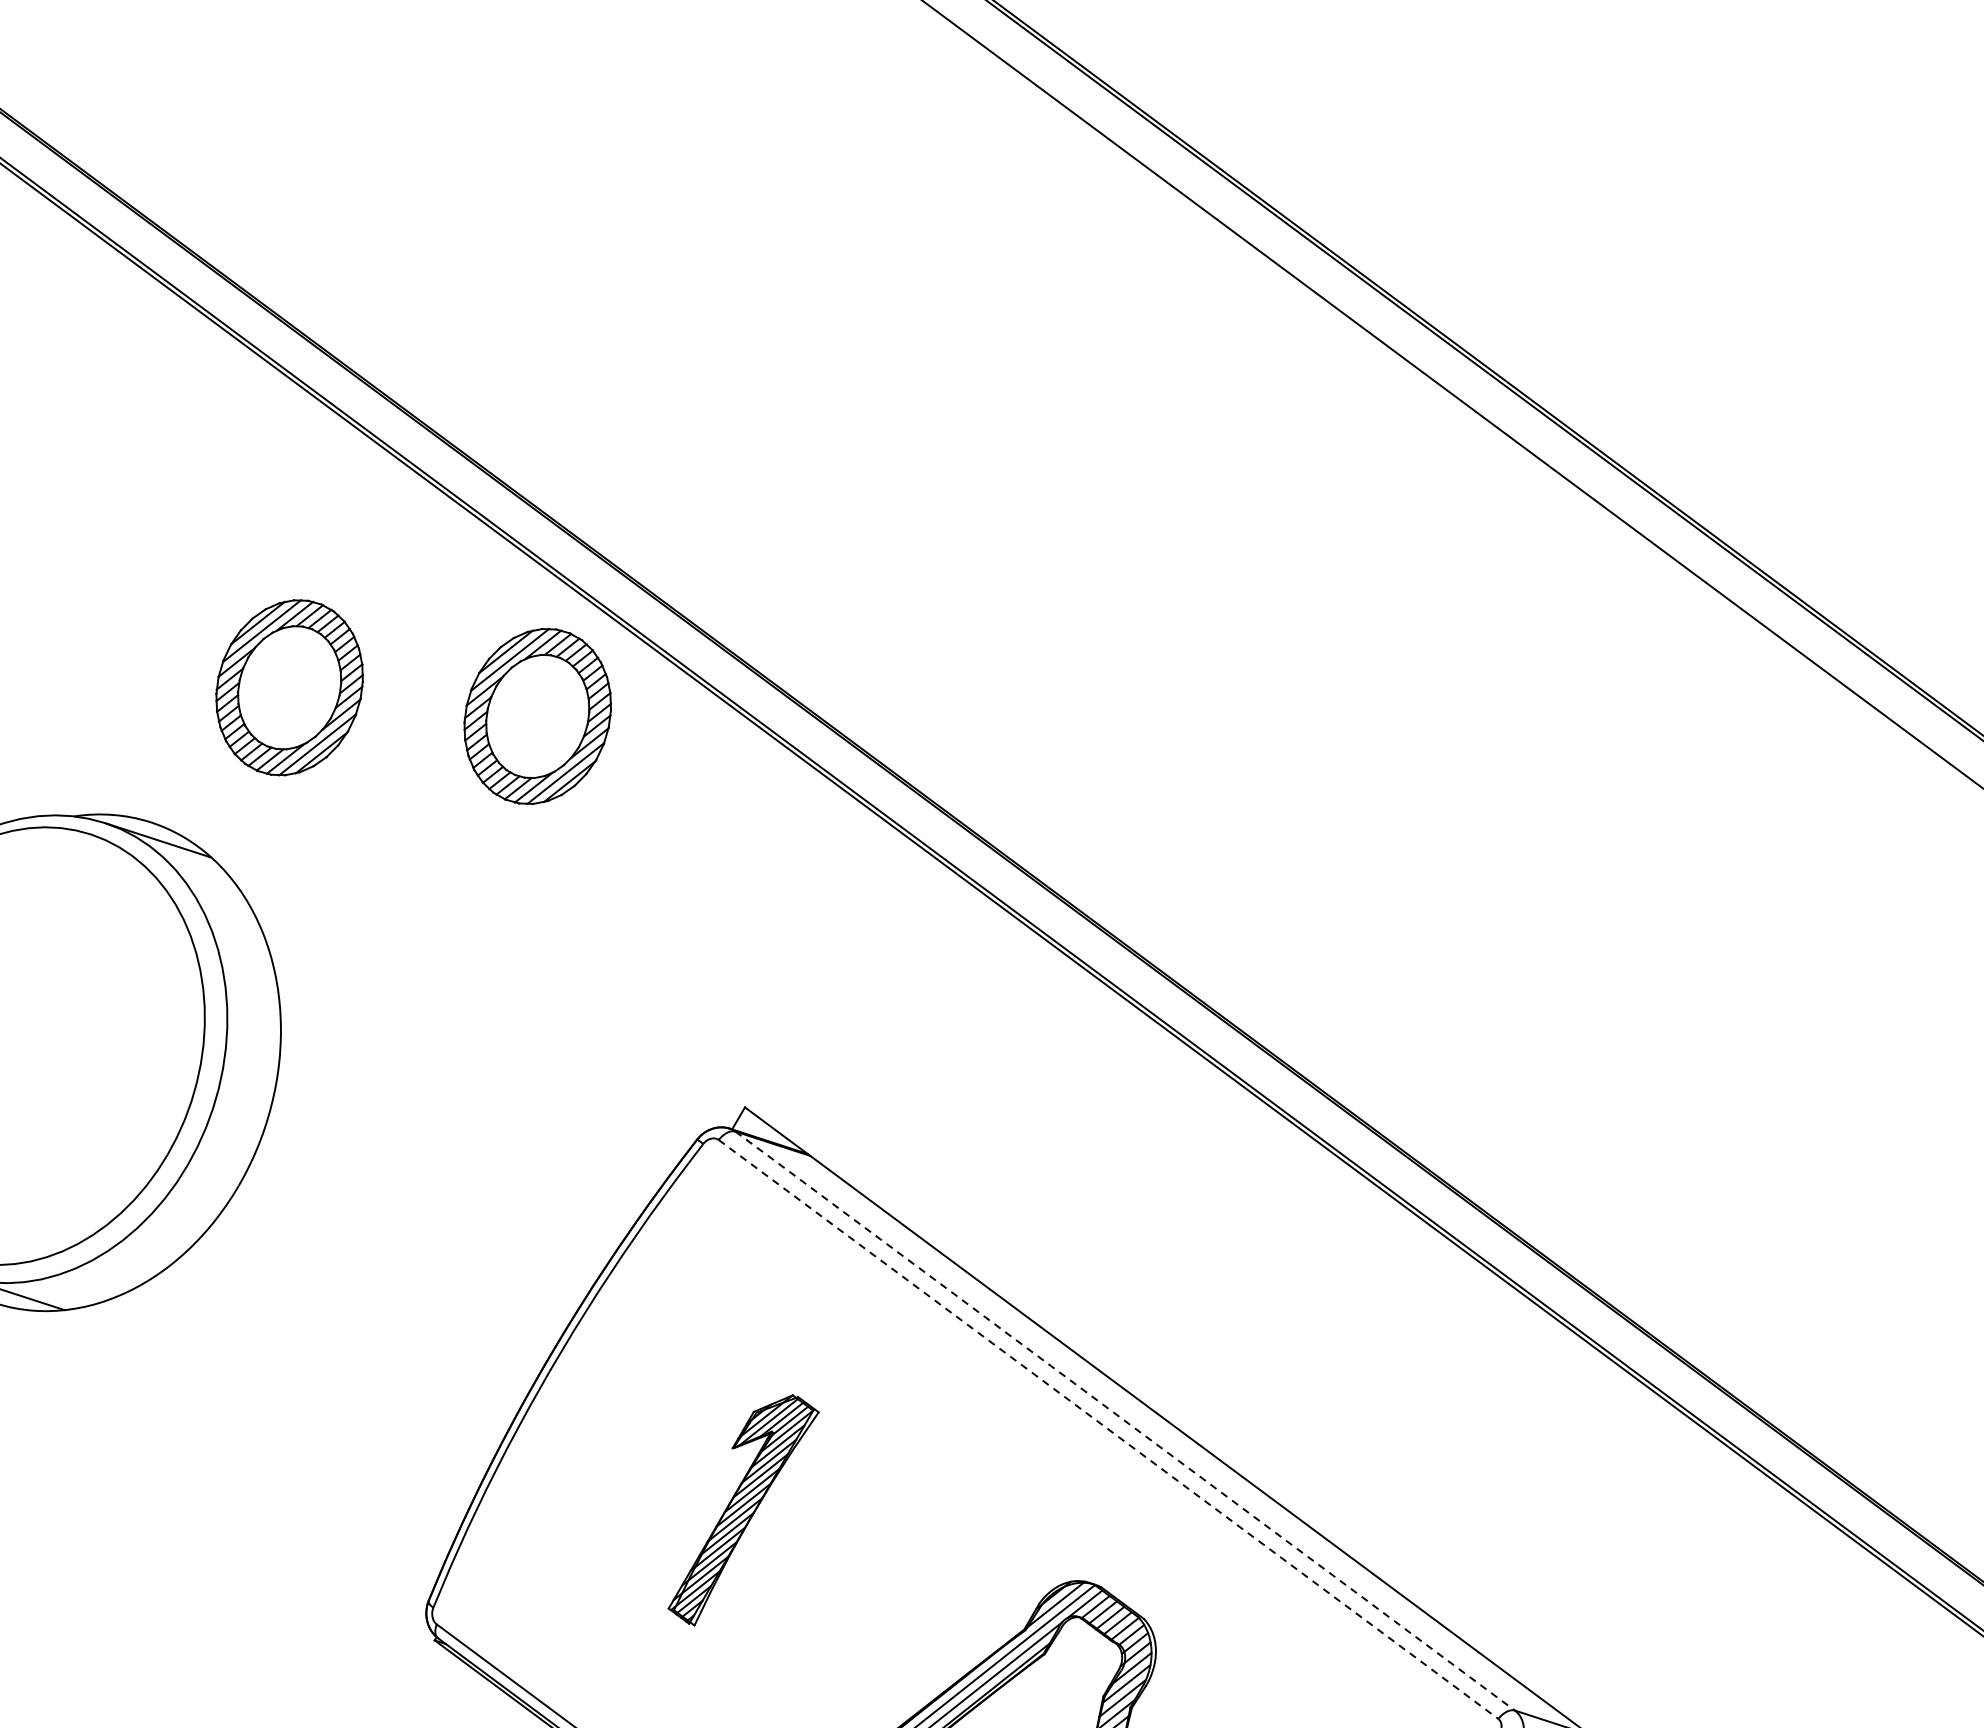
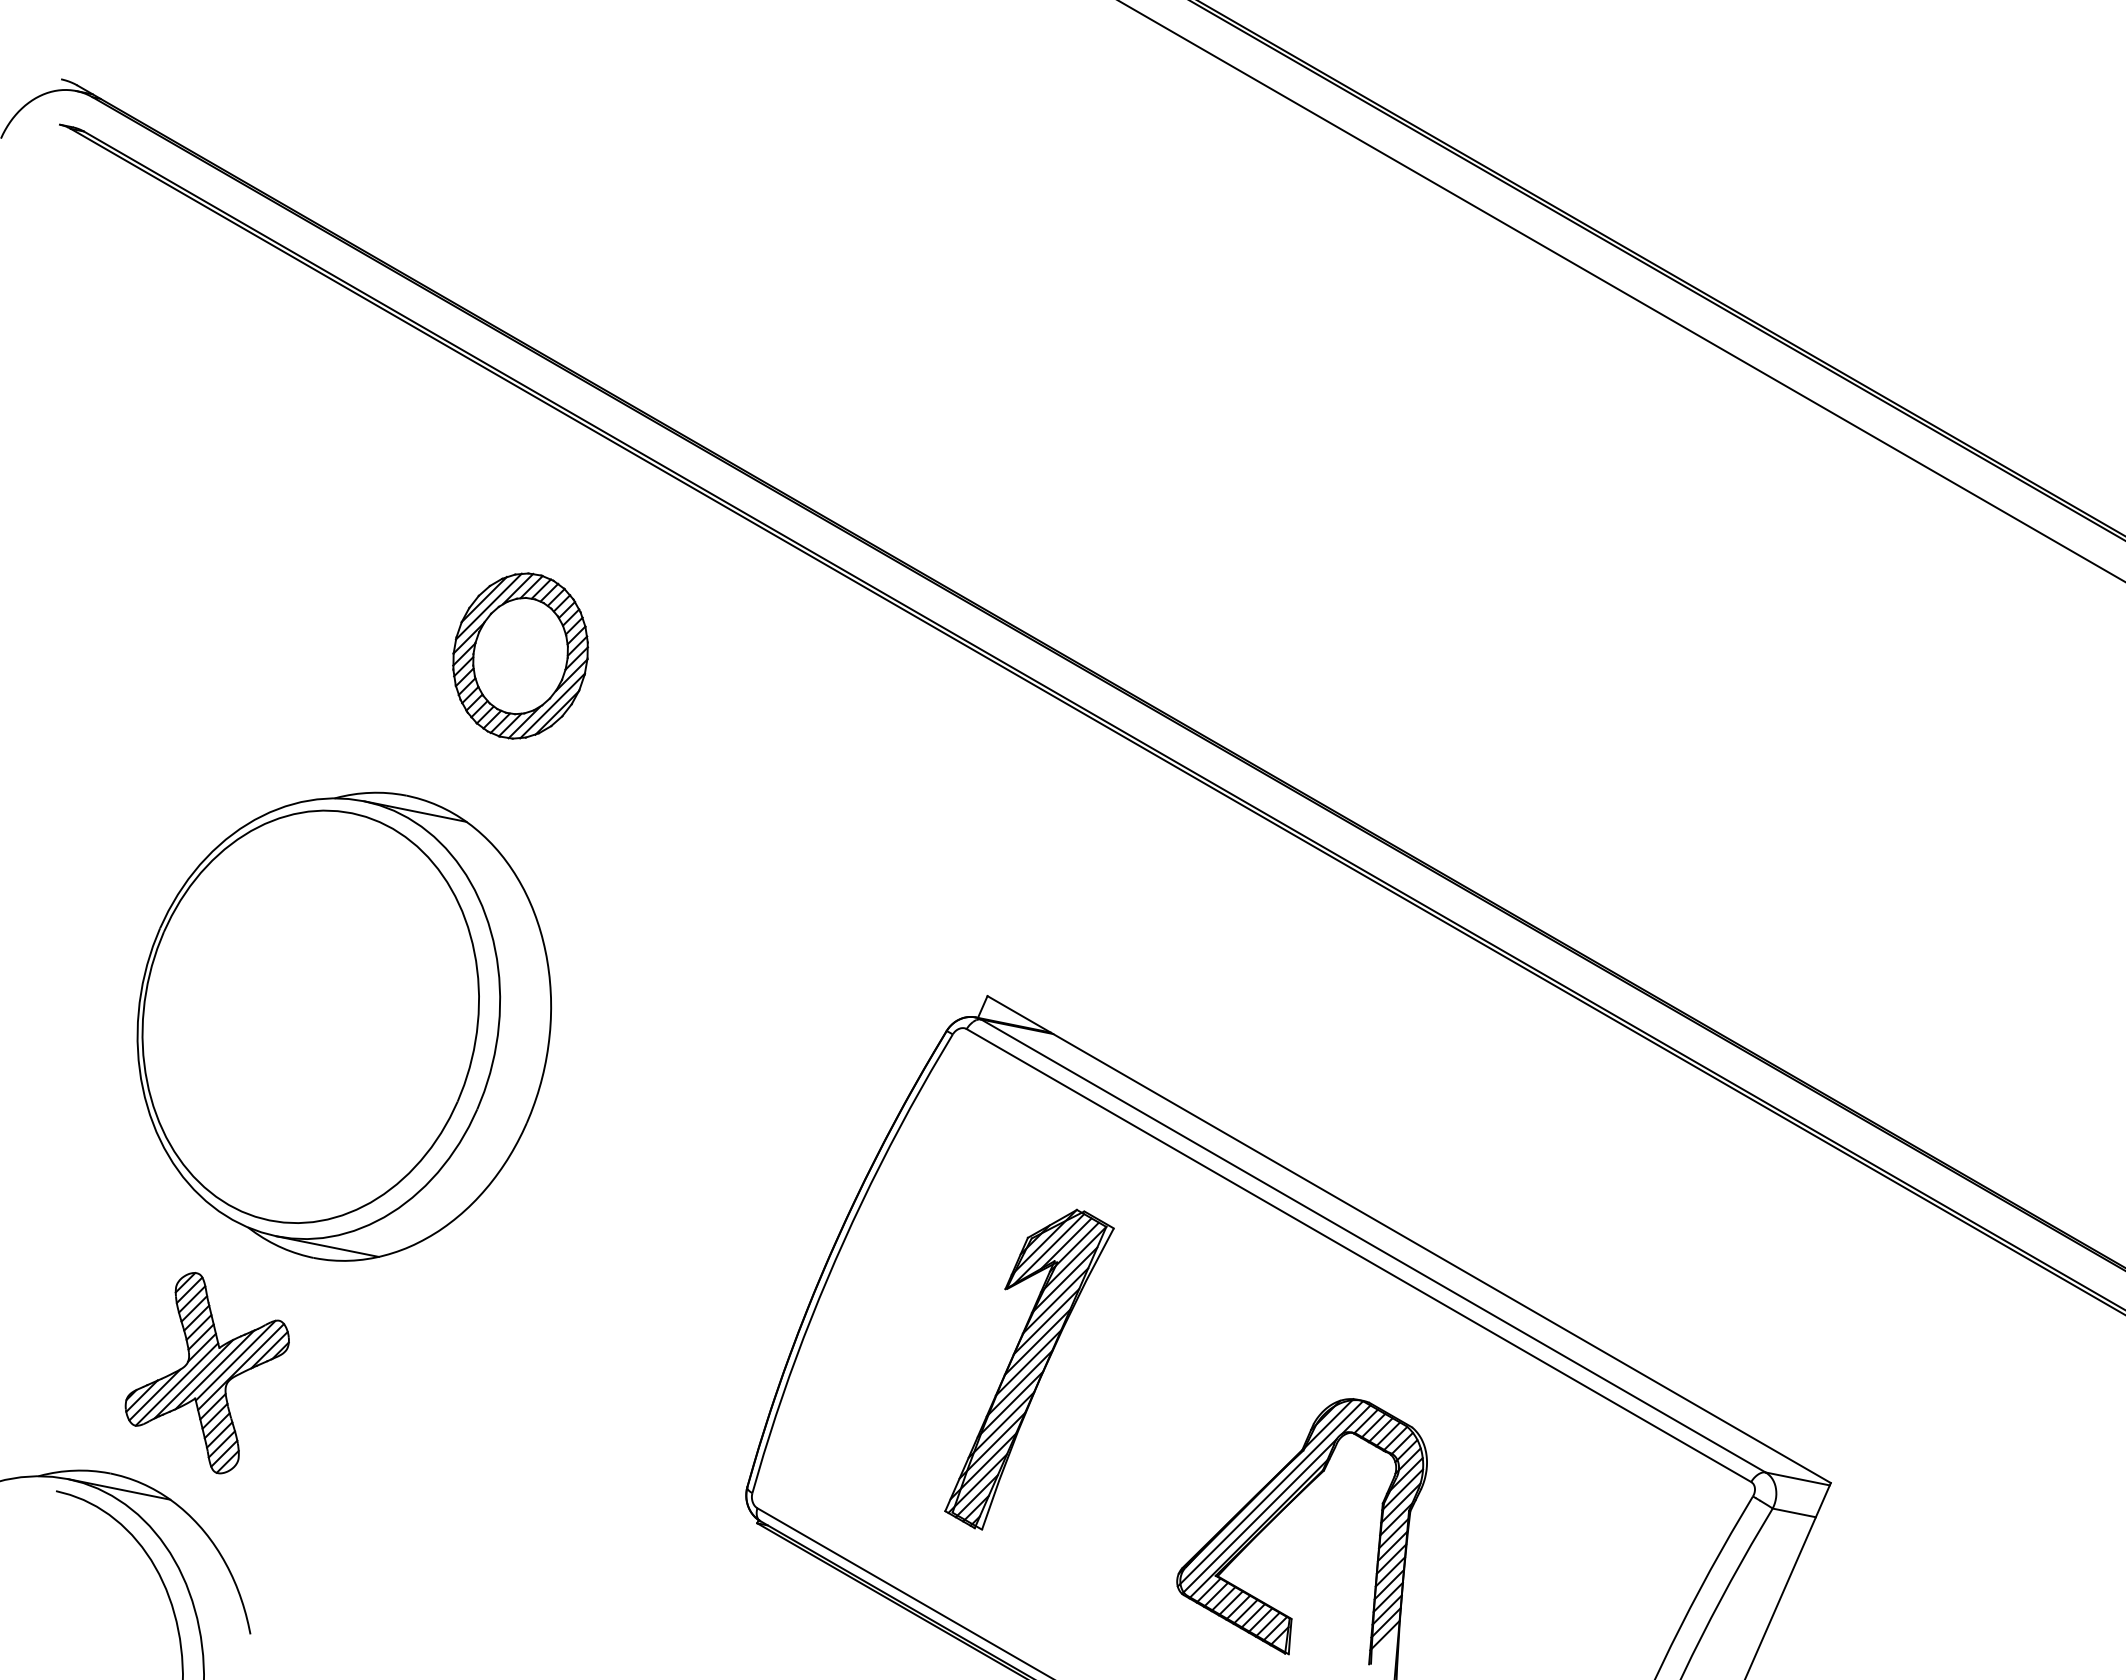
part: (537, 715) -> (753, 655), removed
line: (1125, 1420) -> (1373, 1245), dashed -> solid
line: (1108, 1429) -> (1358, 1255), dashed -> solid
part: (743, 1510) -> (1029, 1369), size x1.43

